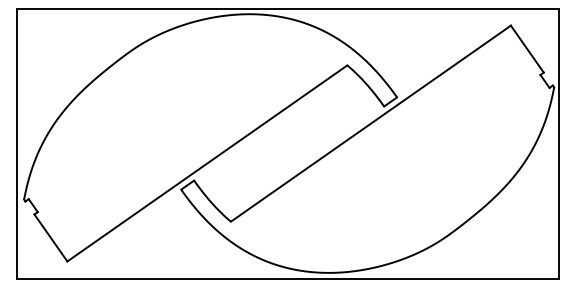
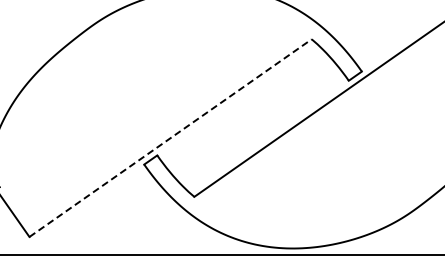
line: (207, 163) -> (170, 138), solid -> dashed

